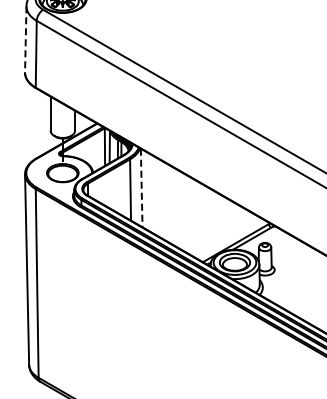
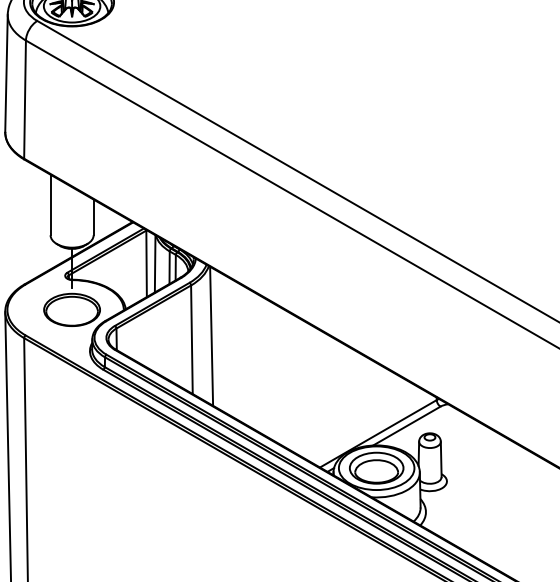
line: (25, 39) -> (6, 73), dashed -> solid
line: (141, 188) -> (211, 337), dashed -> solid

